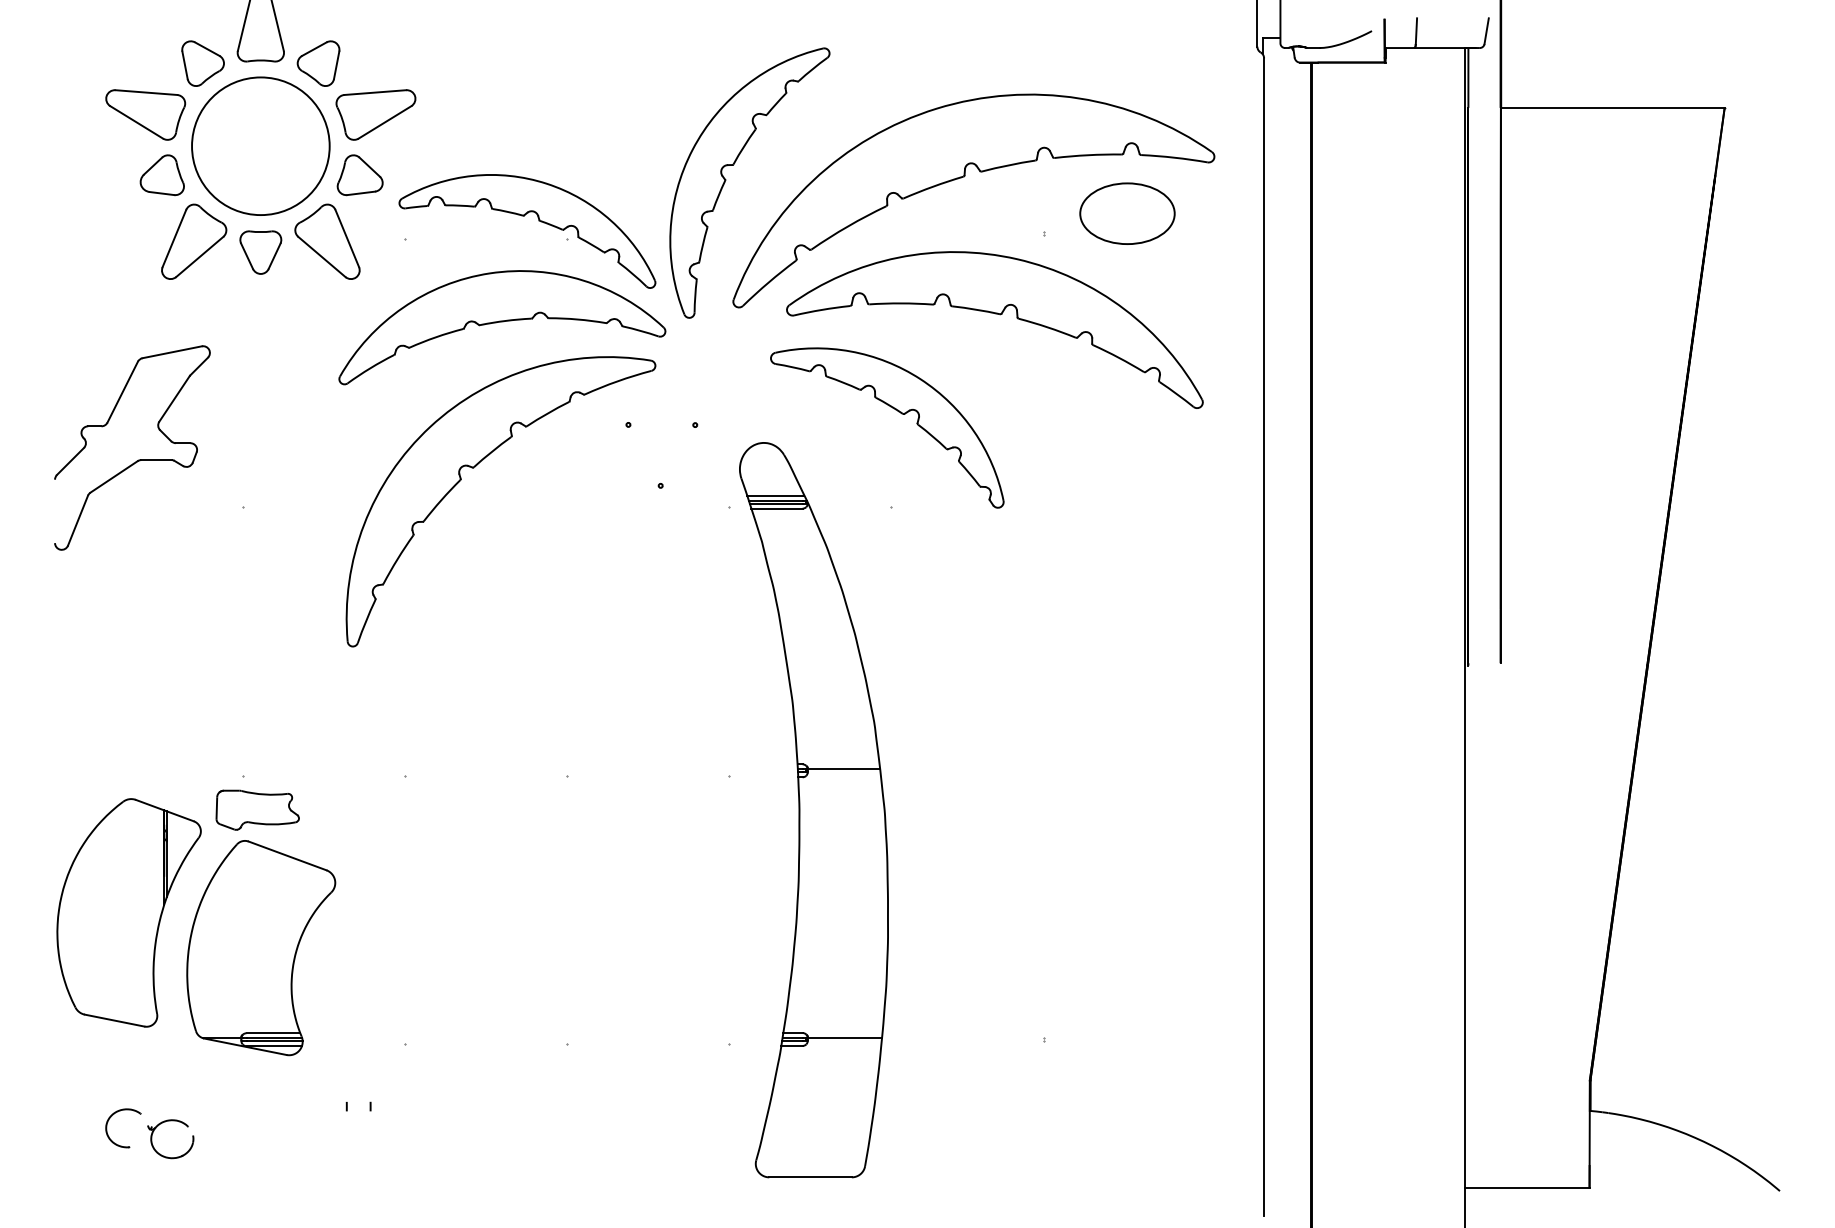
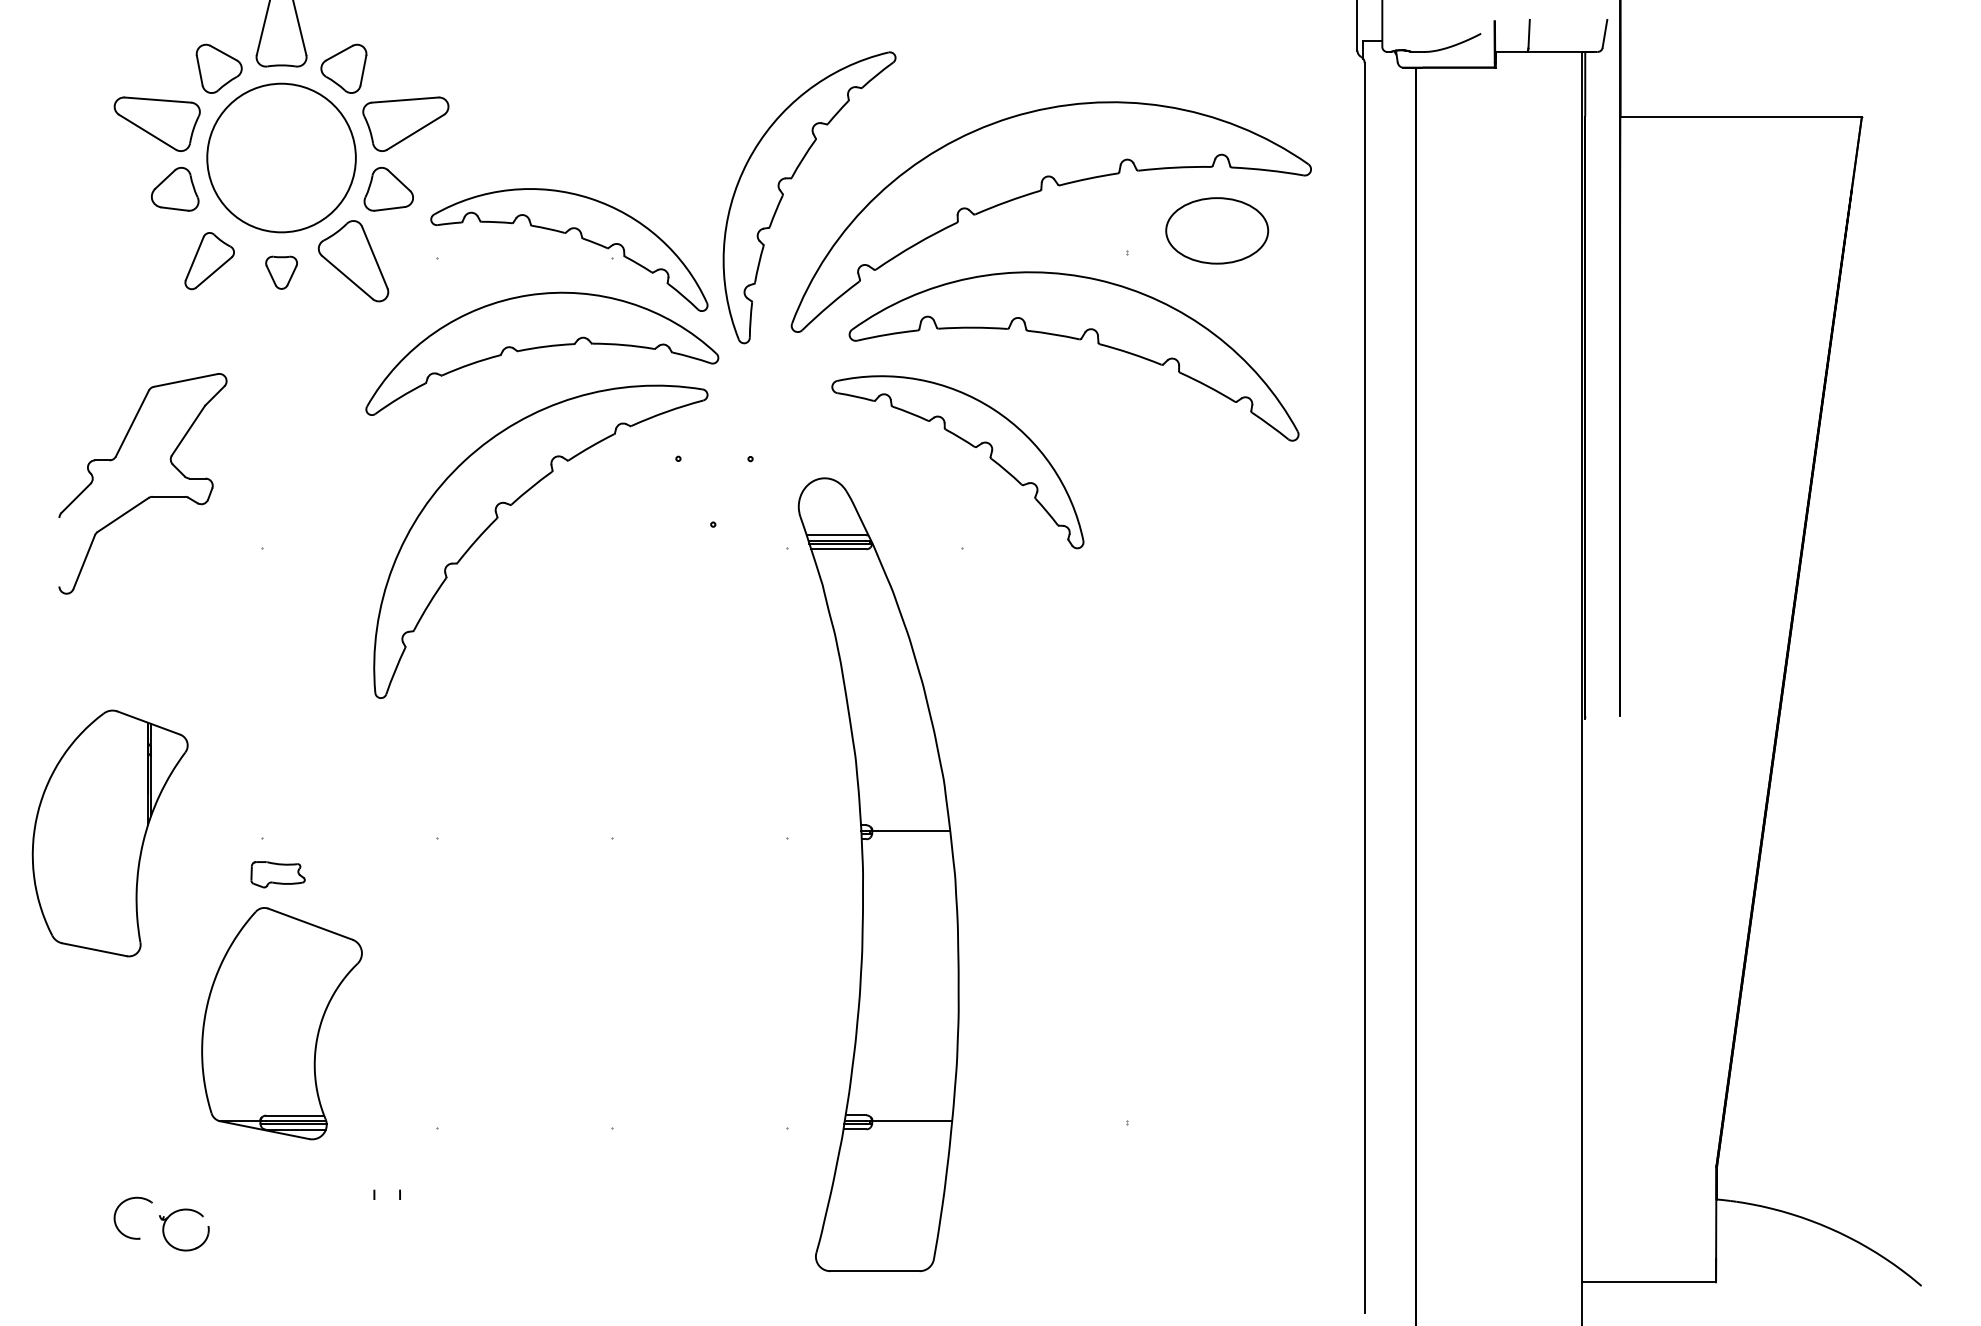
part: (194, 241) -> (209, 260), size x0.7
part: (260, 252) -> (281, 272), size x0.7
part: (257, 809) -> (277, 874), size x0.6
part: (128, 912) -> (109, 833), moved

